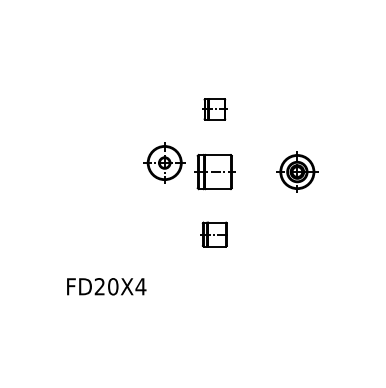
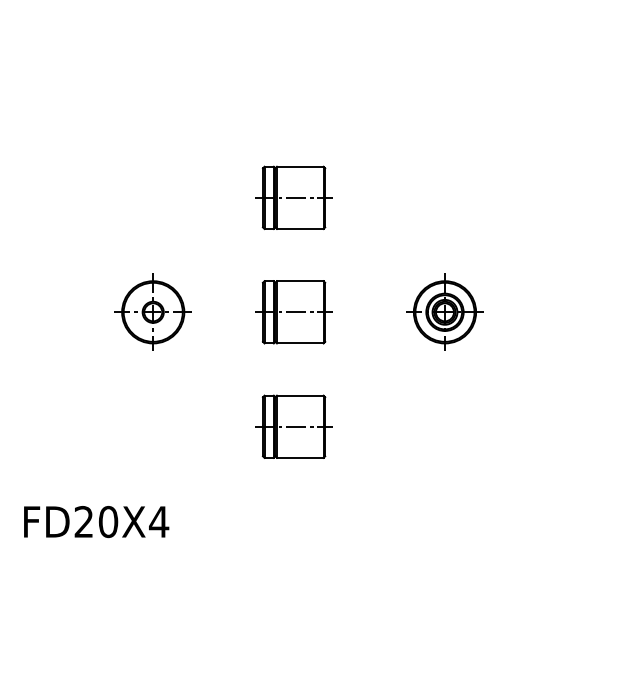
part: (214, 109) -> (293, 197), size x1.67
part: (164, 162) -> (152, 311), moved
part: (214, 234) -> (293, 426), size x1.43

